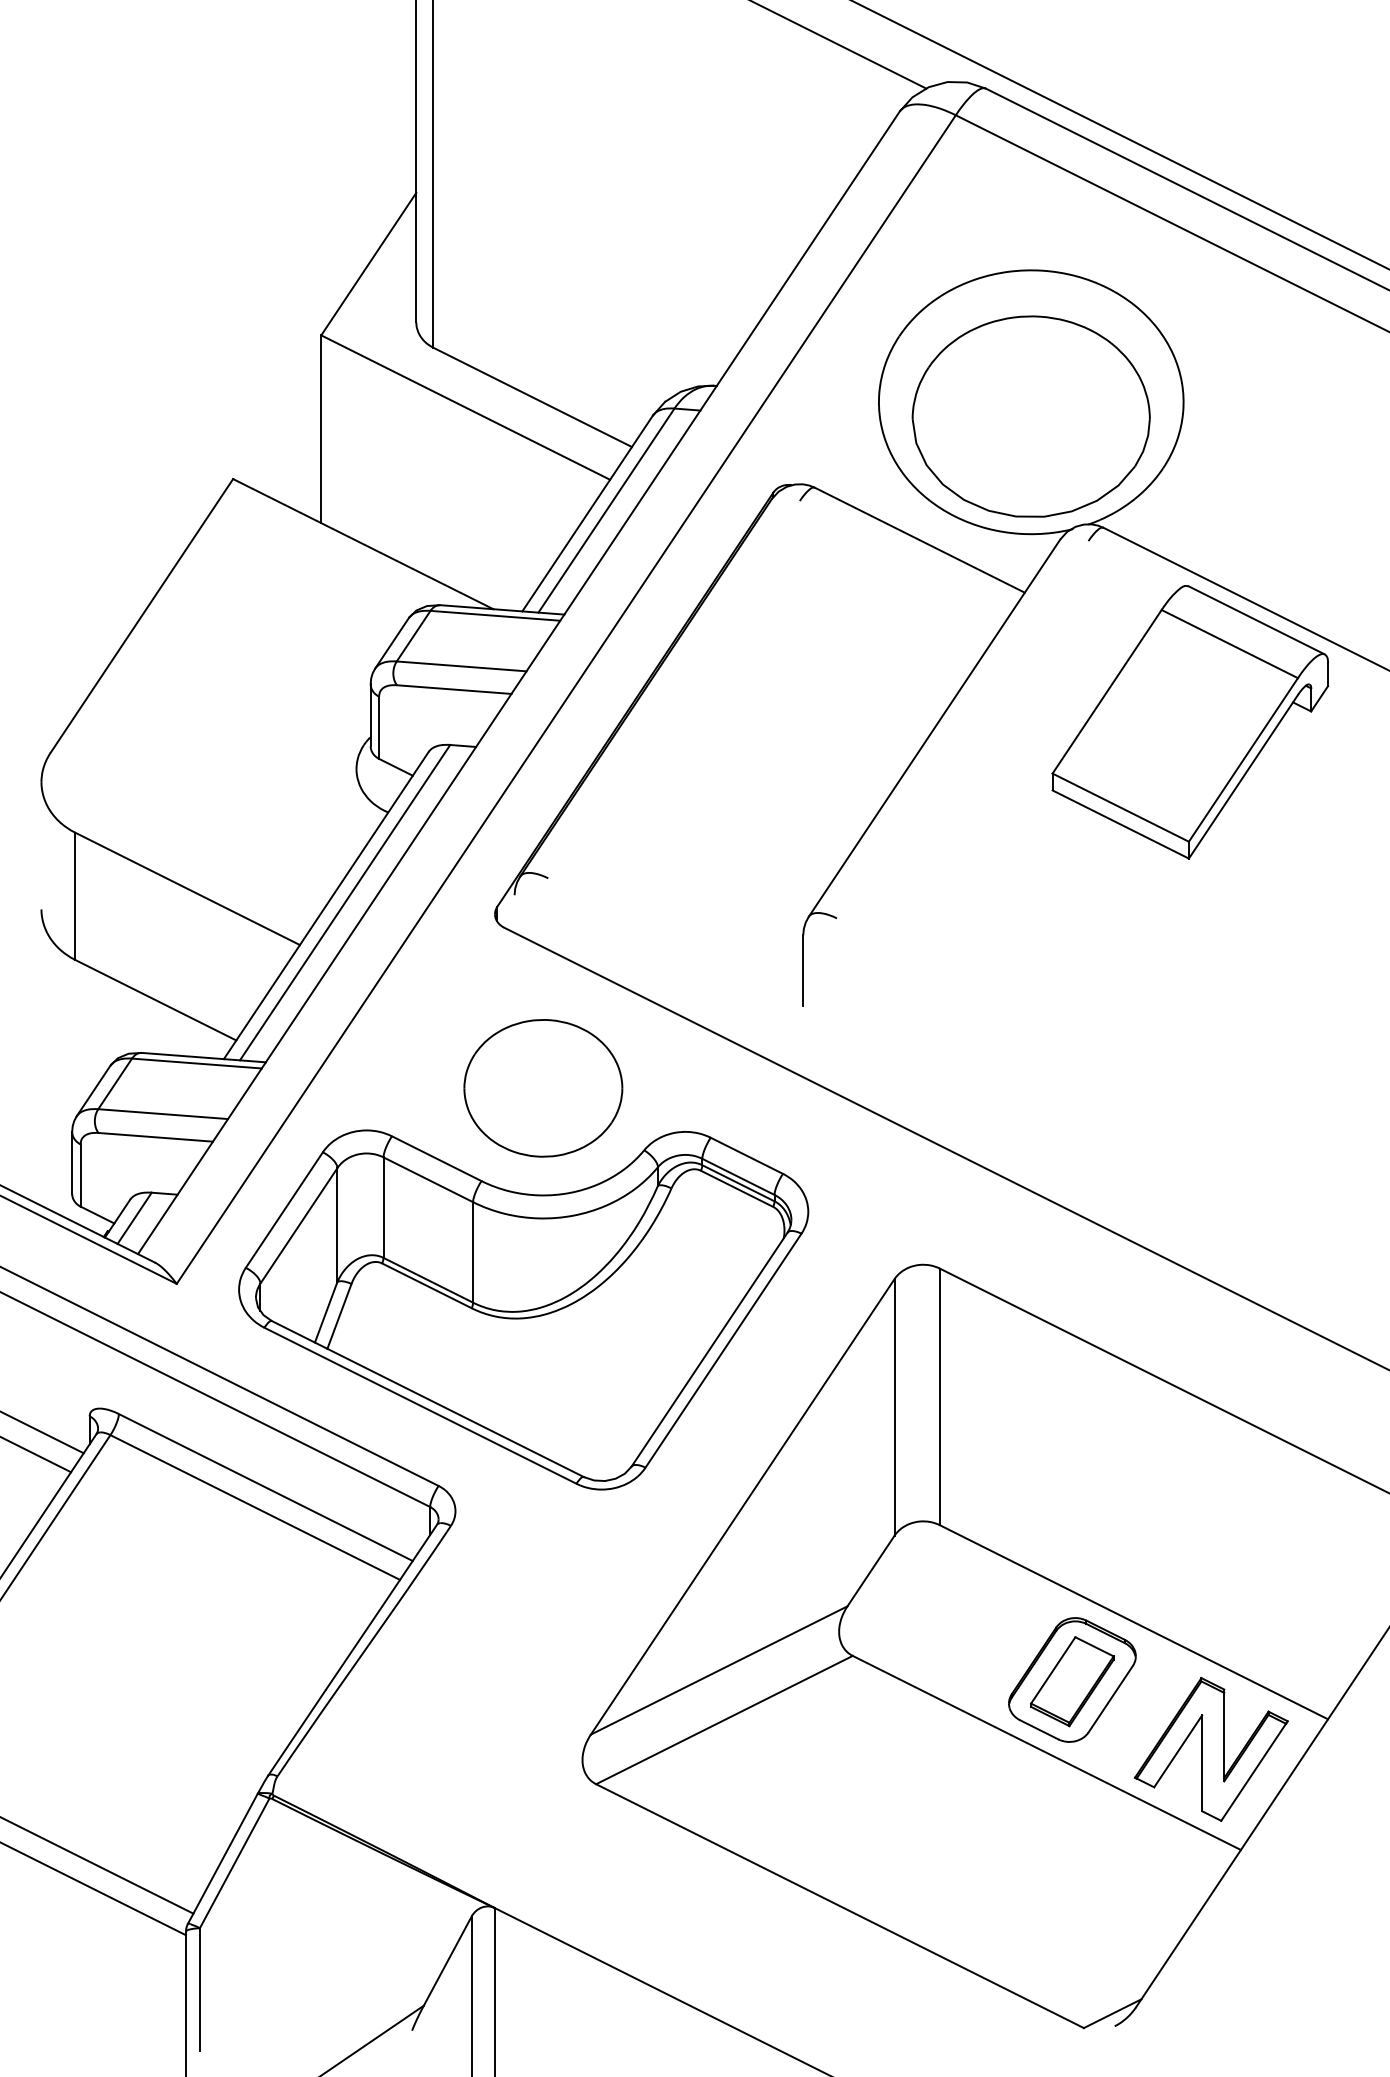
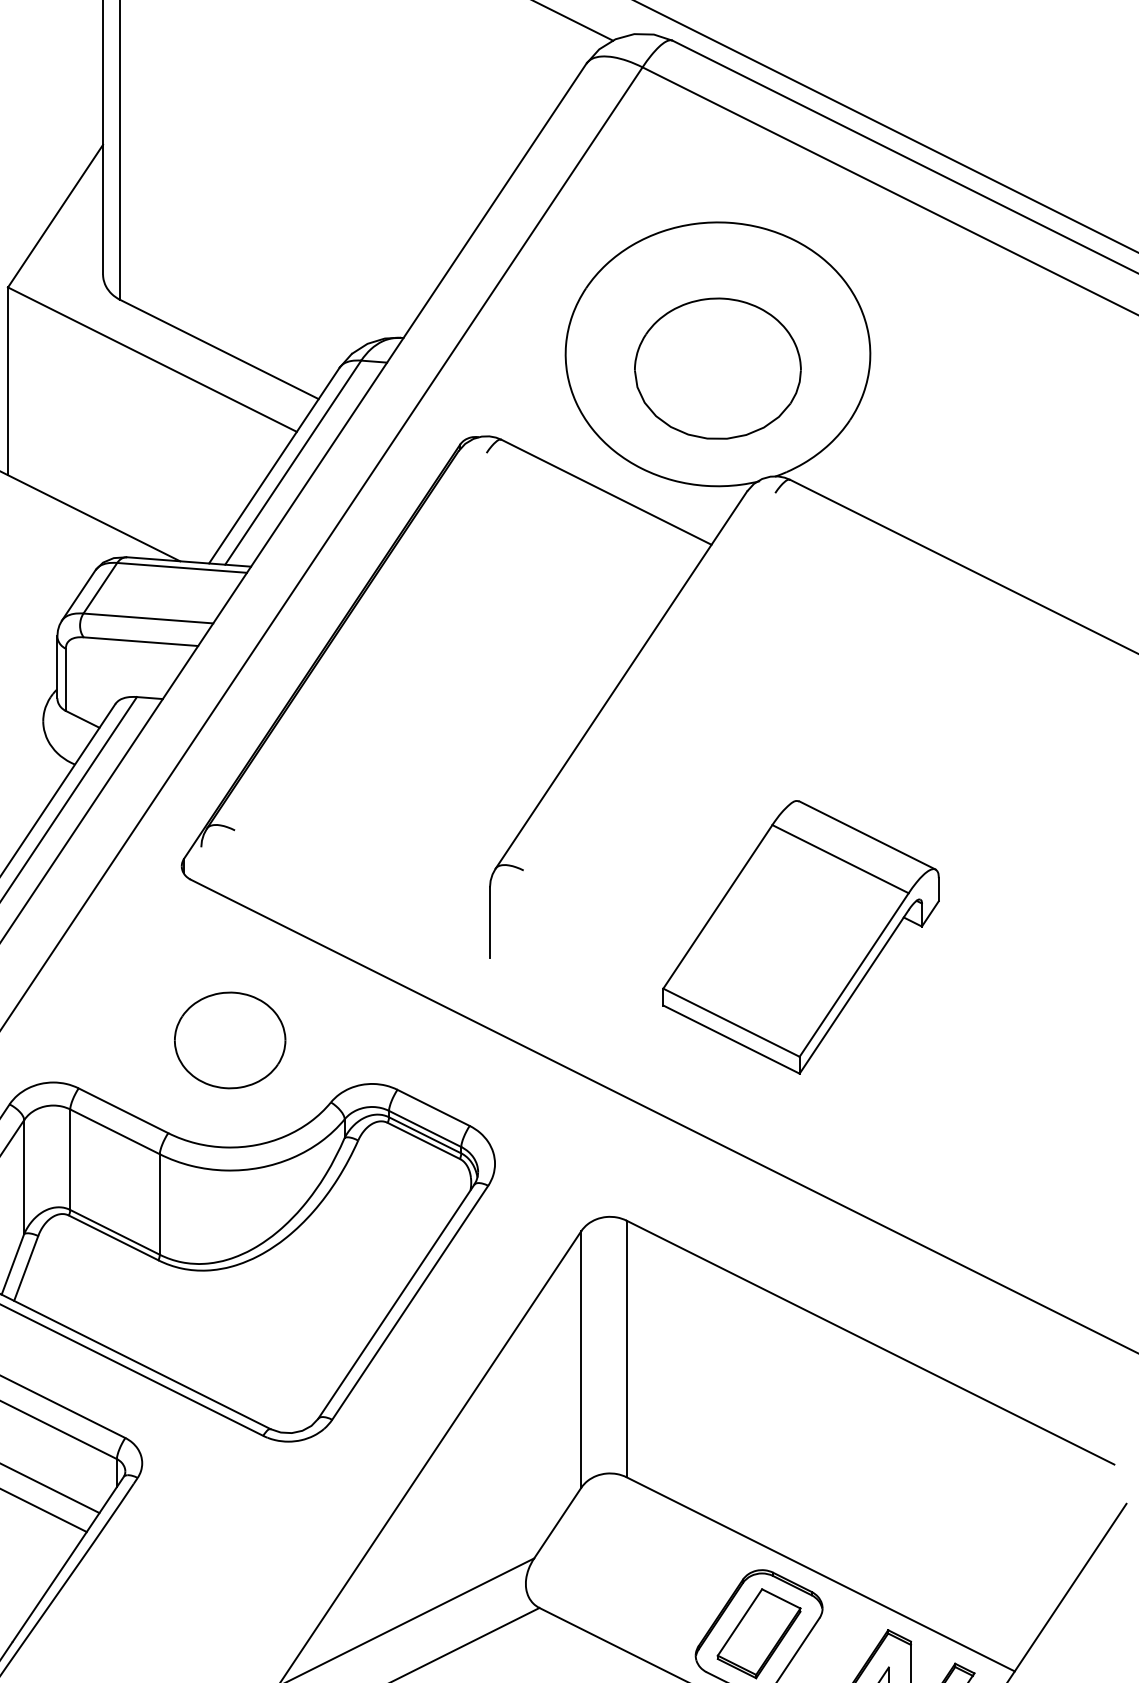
part: (1030, 416) -> (717, 368), size x0.7
part: (1189, 722) -> (800, 937), moved
part: (543, 1088) -> (230, 1040), size x0.7

